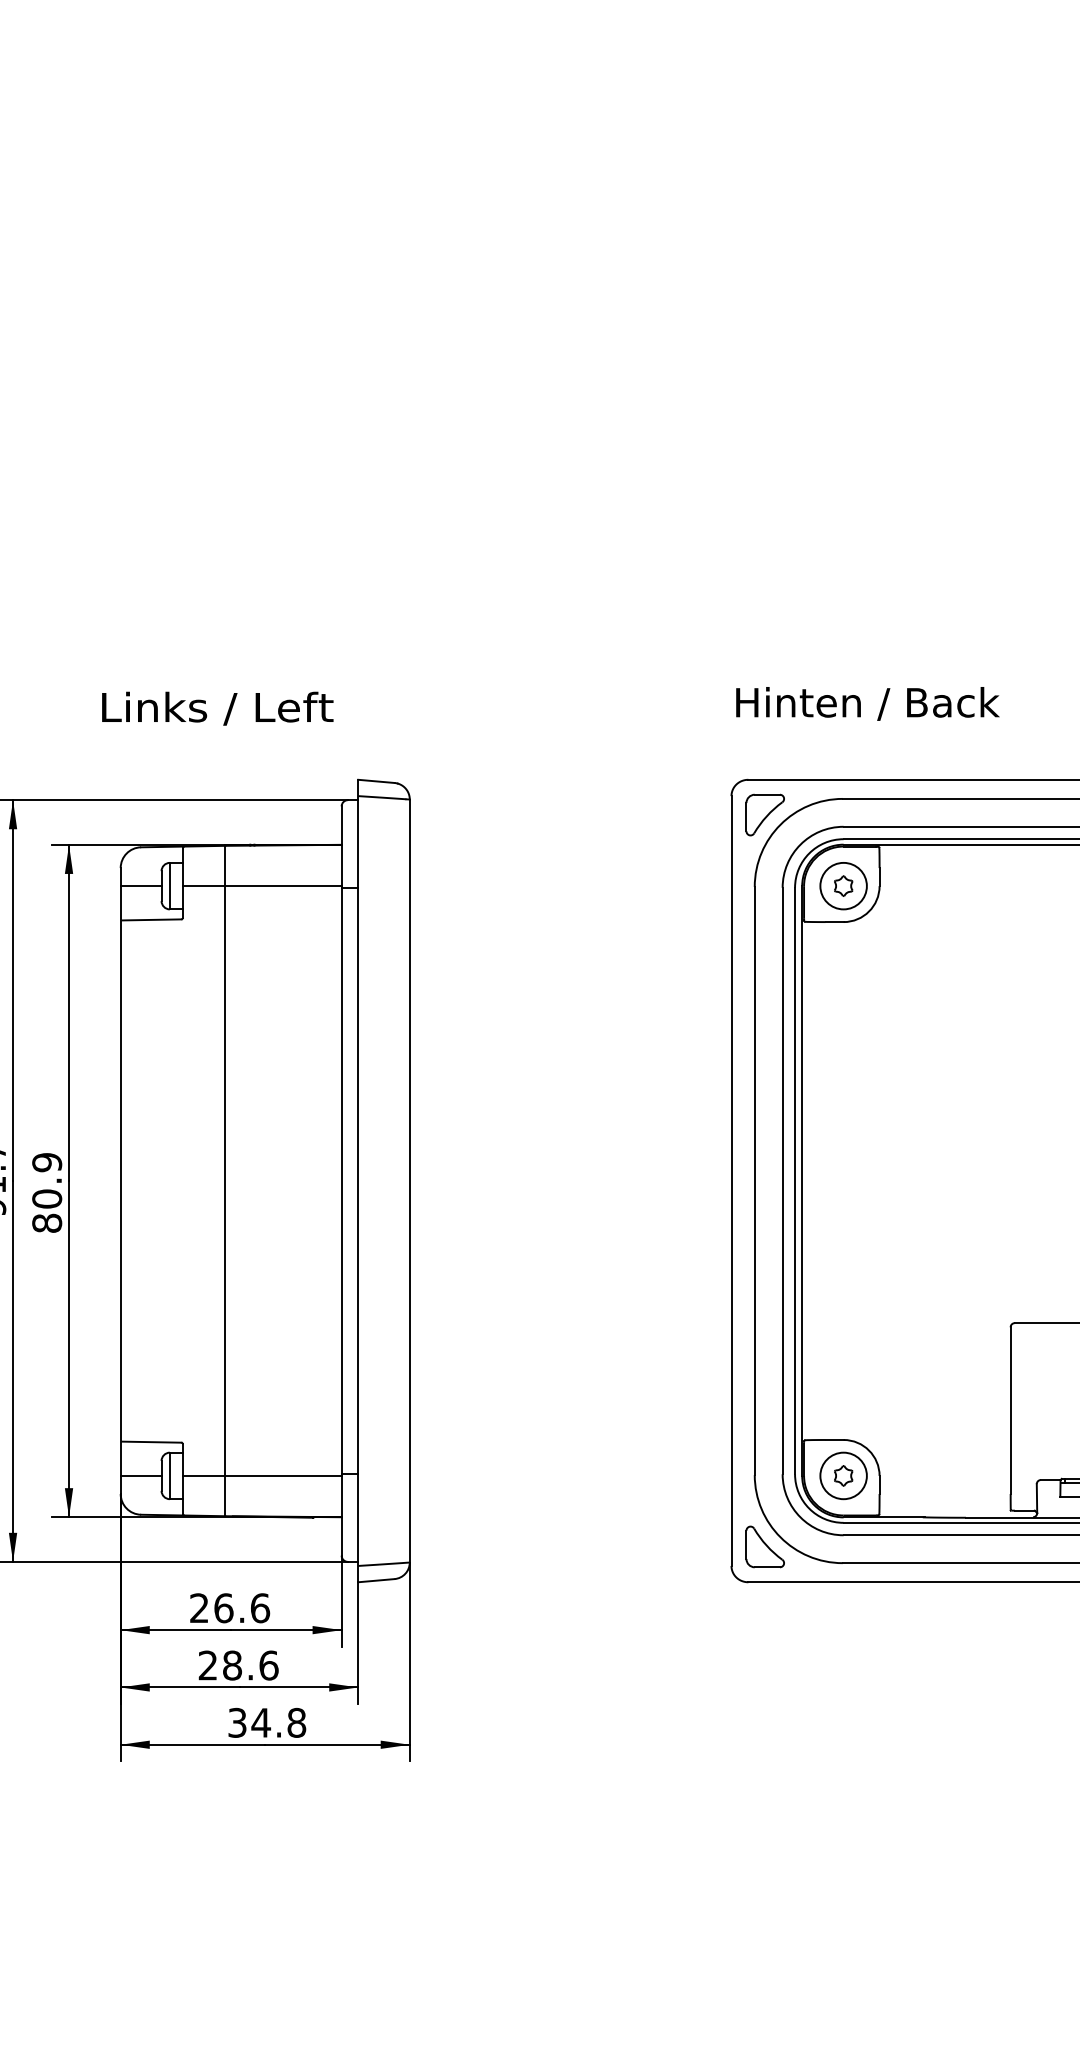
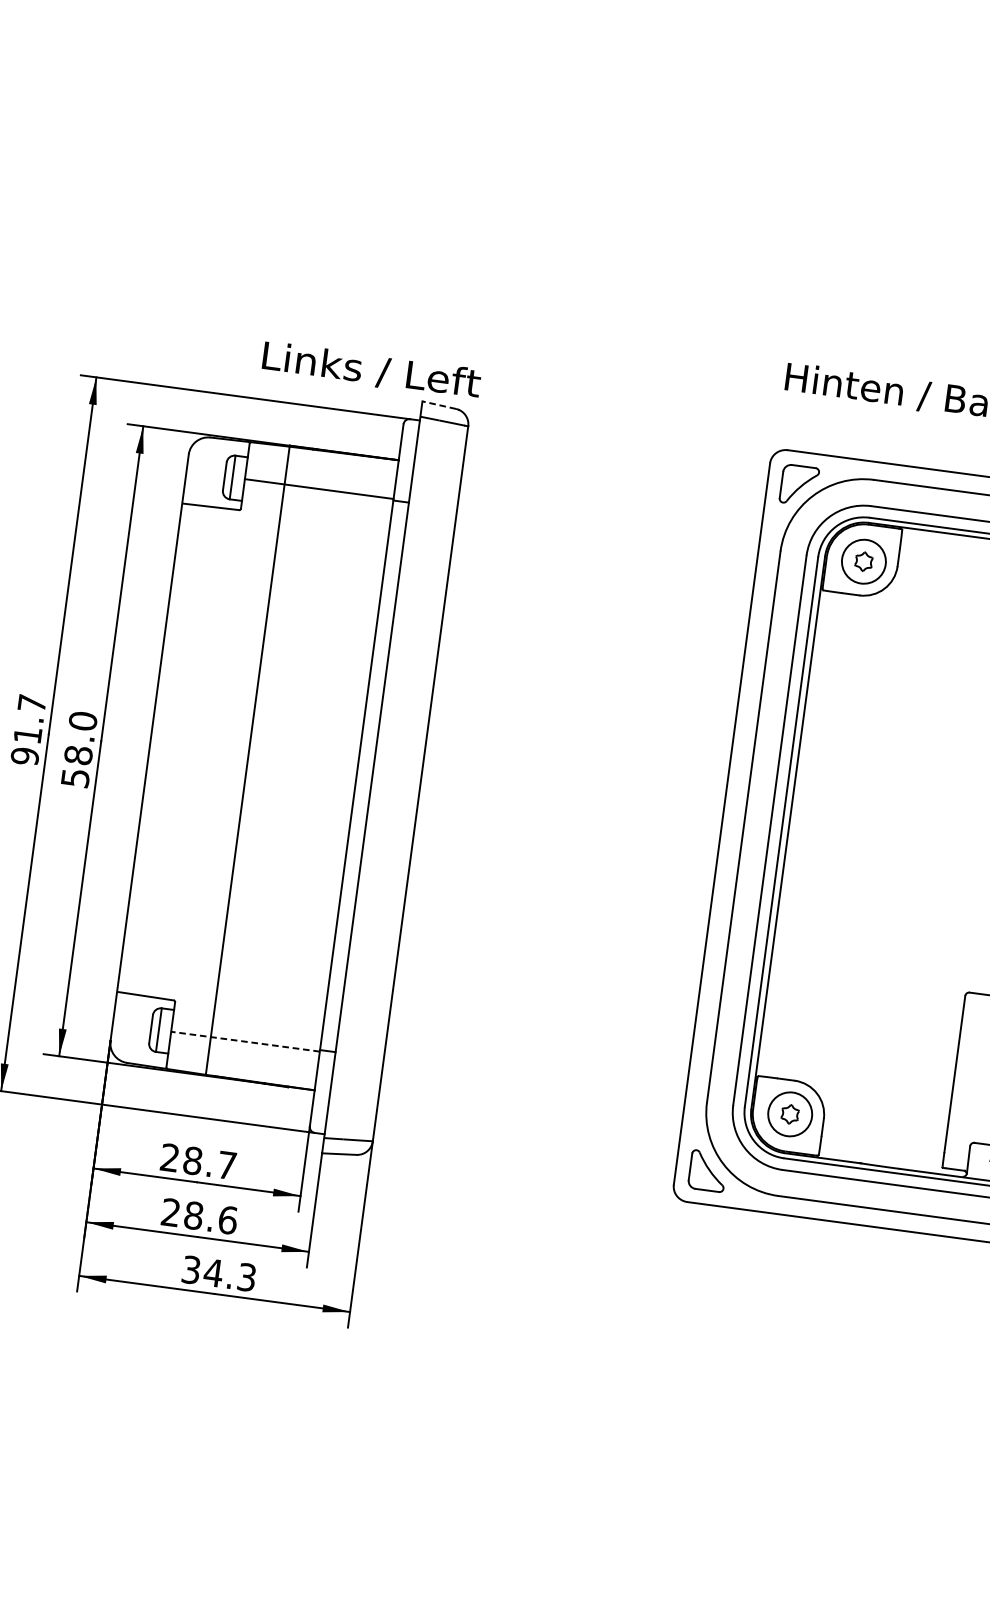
text: (217, 708) -> (371, 370), moved
line: (375, 781) -> (438, 405), solid -> dashed
line: (140, 886) -> (205, 474), removed
text: (47, 1192) -> (79, 749), 80.9 -> 58.0
line: (140, 1475) -> (131, 1026), removed
line: (261, 1475) -> (244, 1041), solid -> dashed
text: (242, 1608) -> (210, 1163), 26.6 -> 28.7
text: (296, 1722) -> (246, 1277), 34.8 -> 34.3

